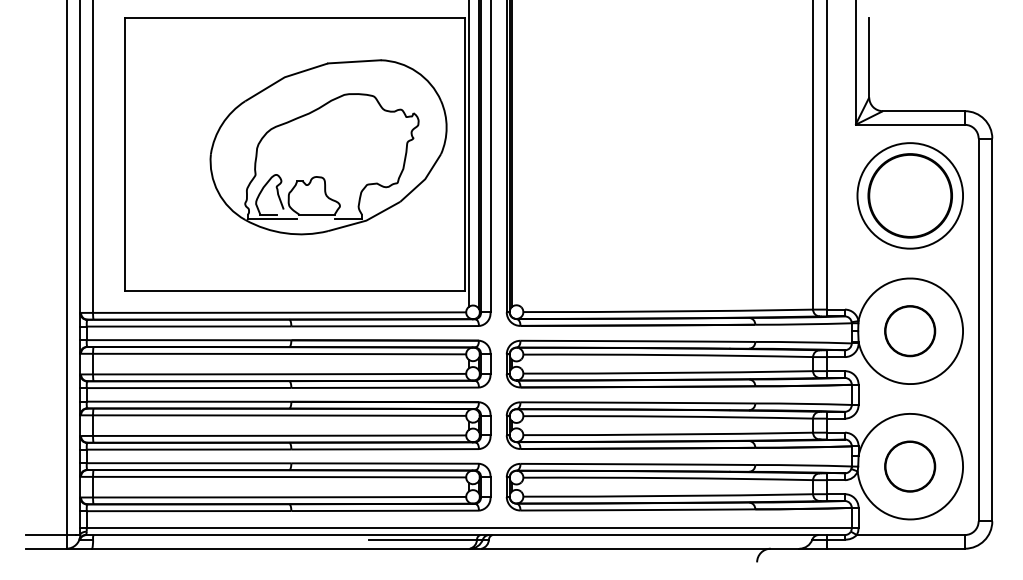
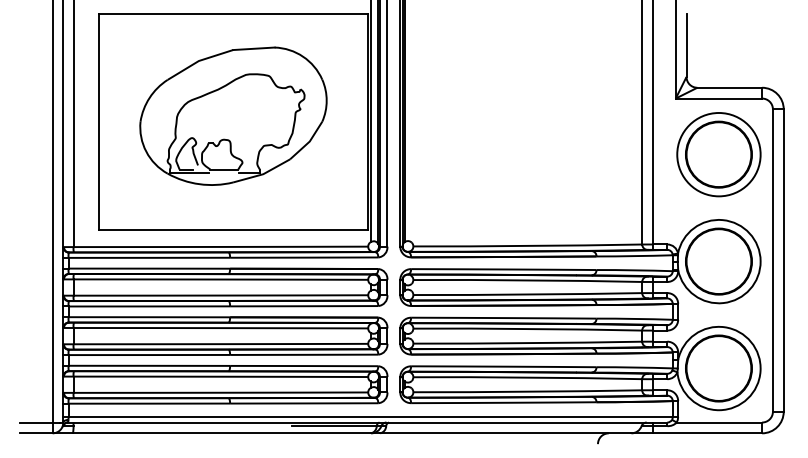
part: (328, 147) -> (233, 116), moved
circle: (909, 330) -> (718, 260), size x1.67
part: (909, 466) -> (718, 368), size x1.67

